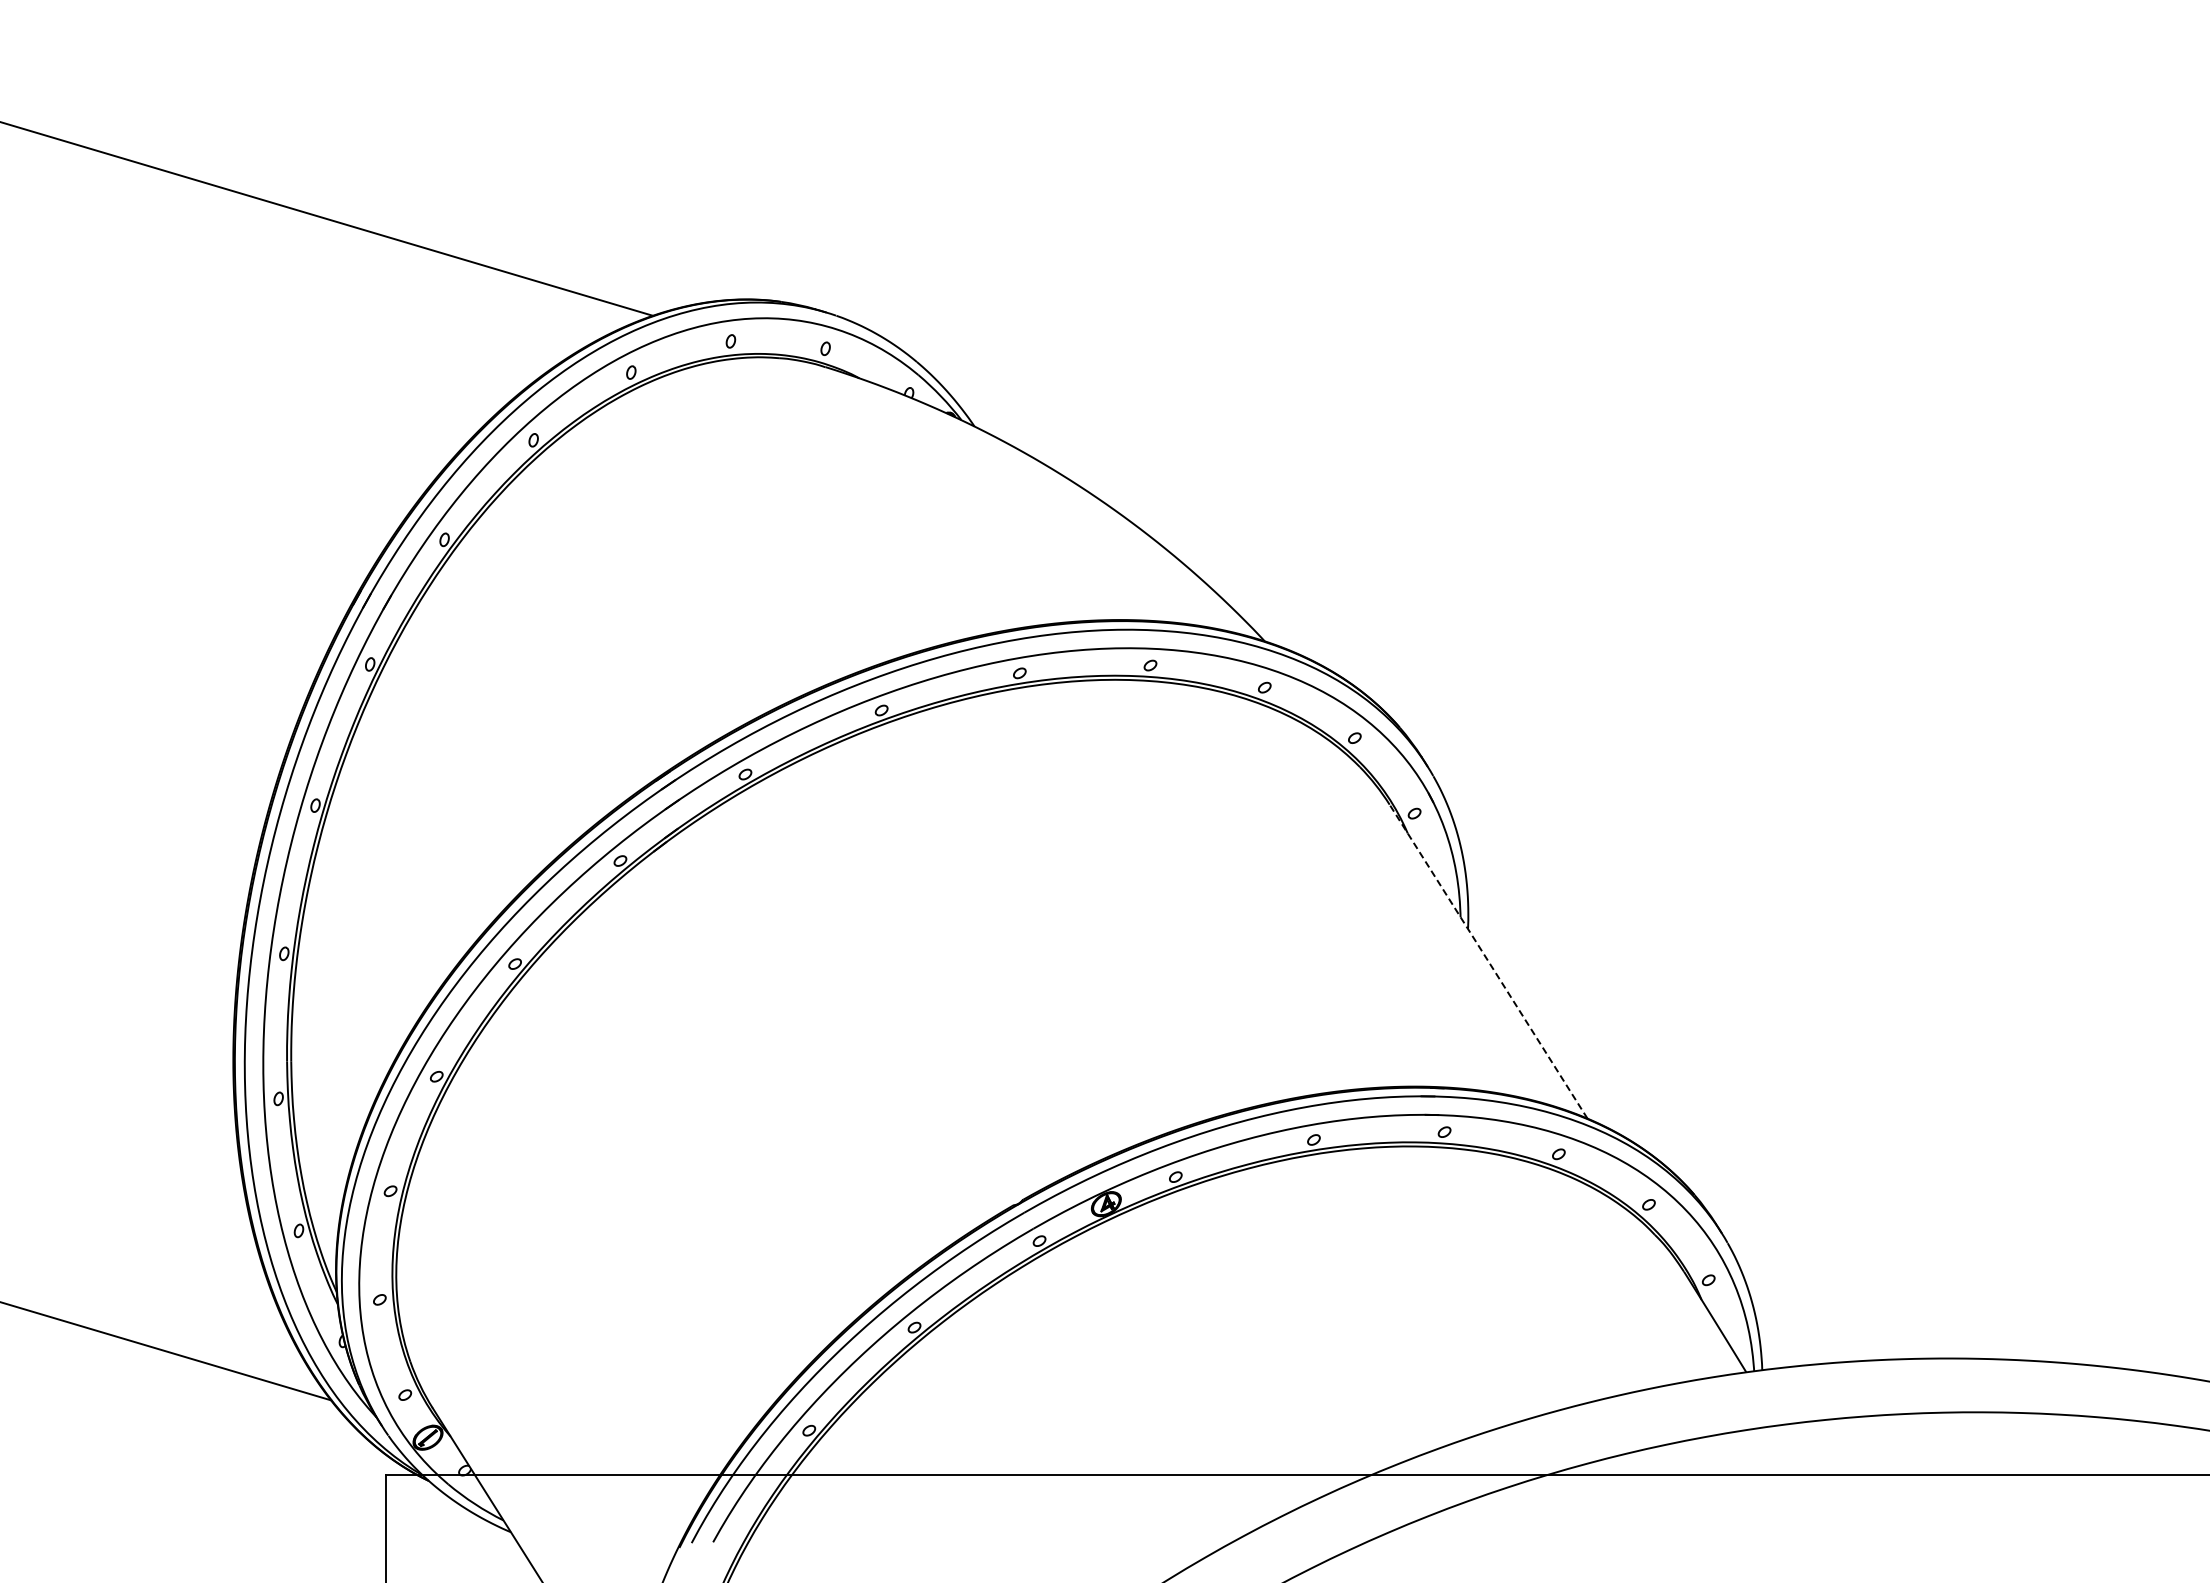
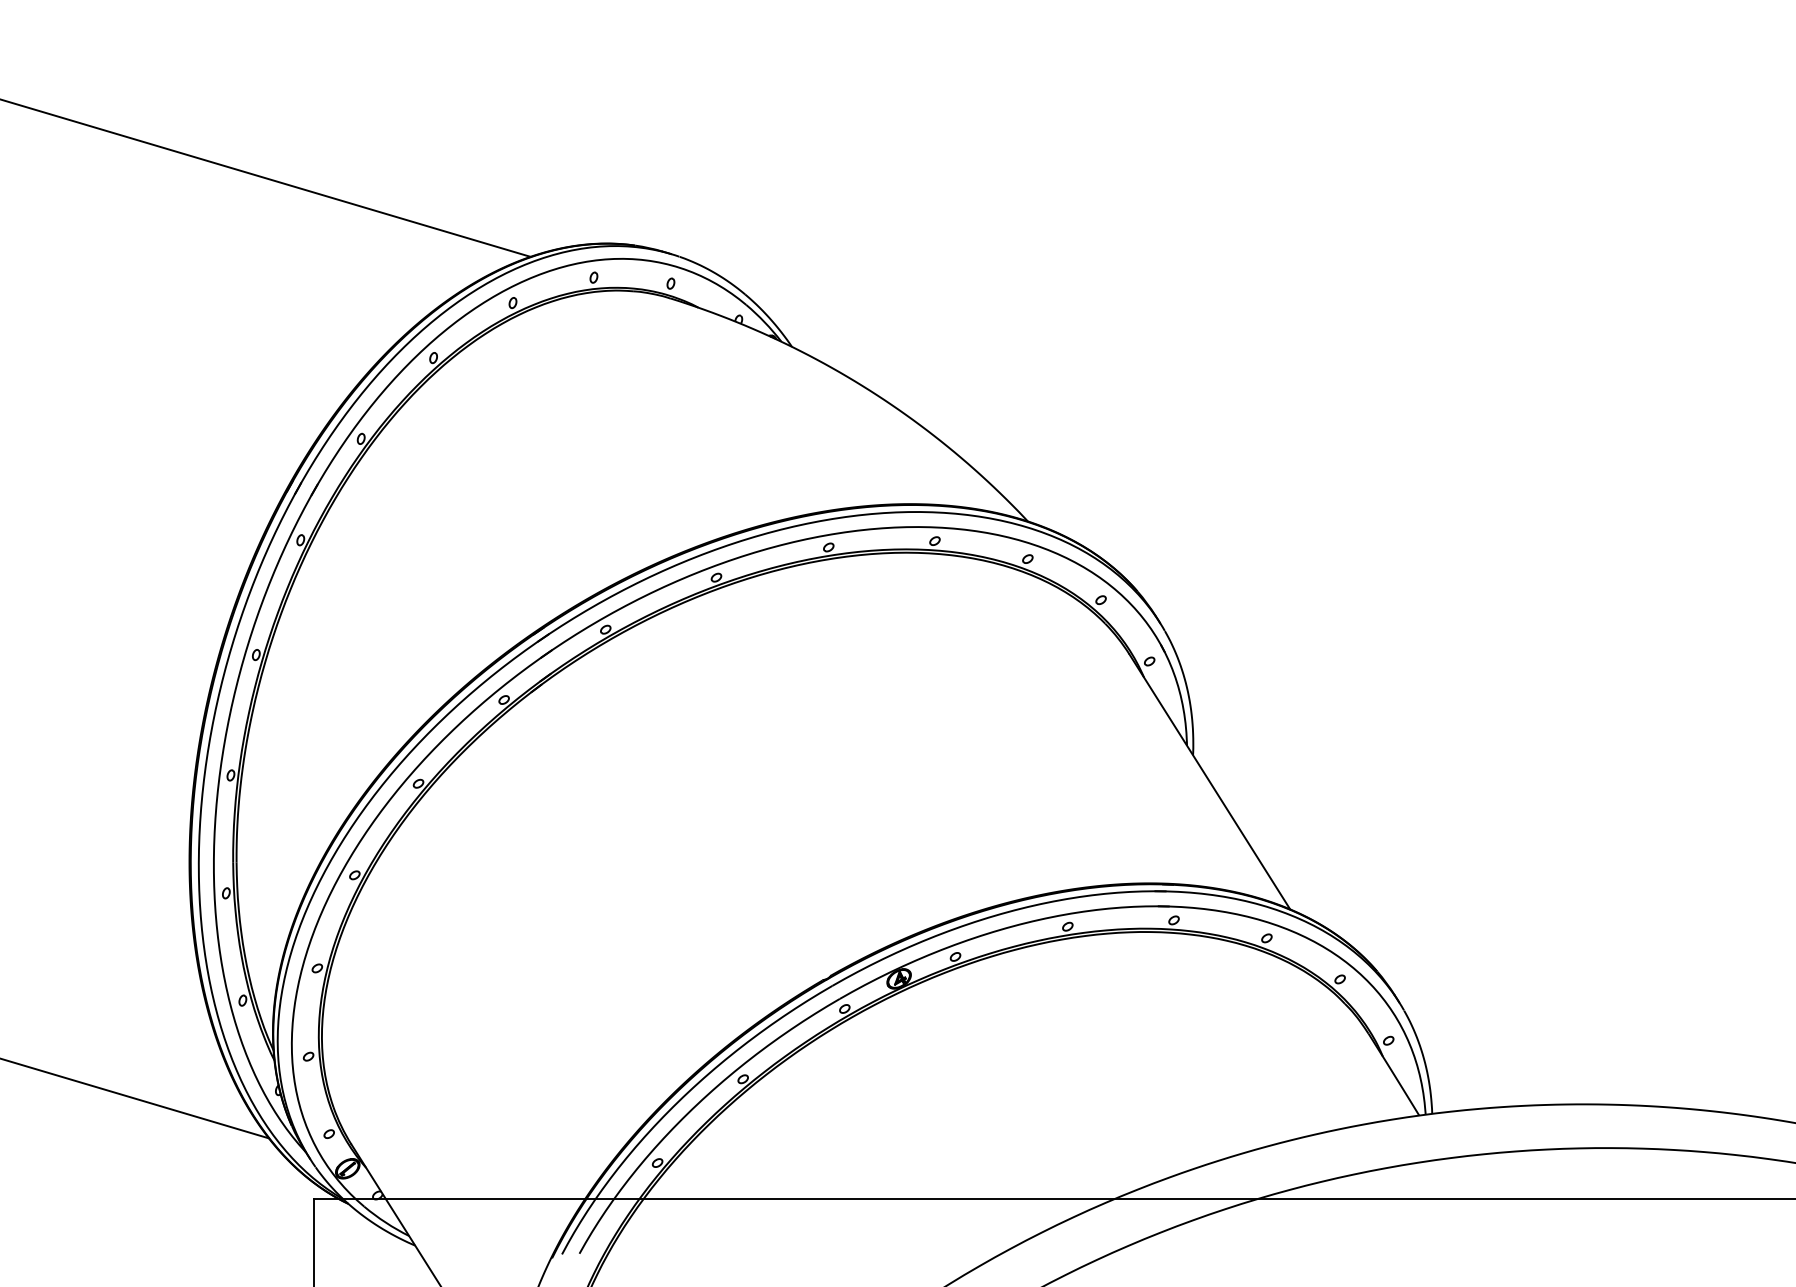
line: (1488, 961) -> (1209, 781), dashed -> solid

